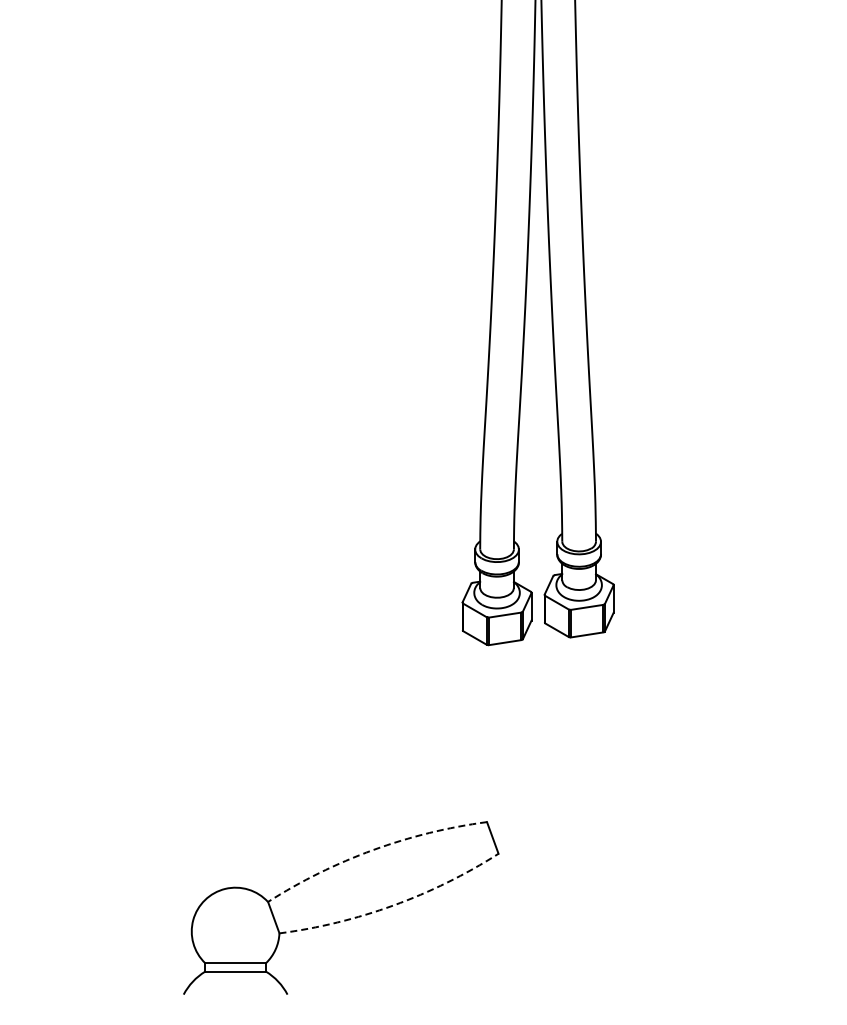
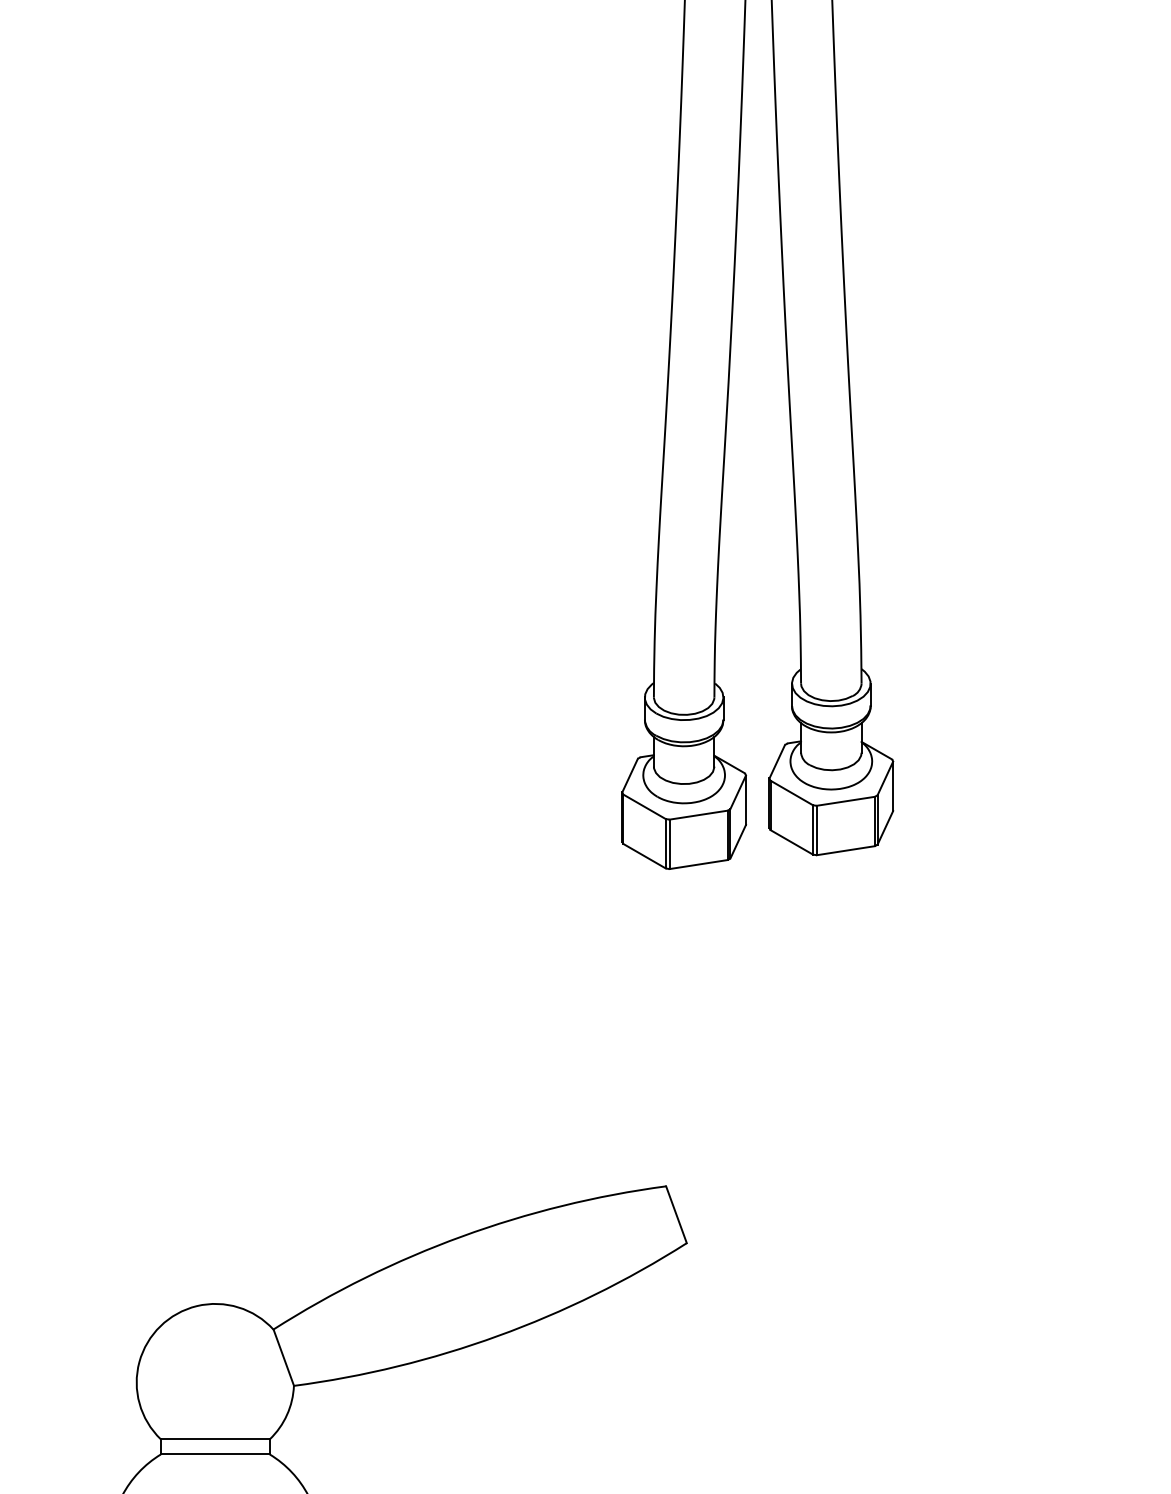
arc: (373, 850) -> (462, 1237), dashed -> solid
arc: (393, 905) -> (498, 1335), dashed -> solid

